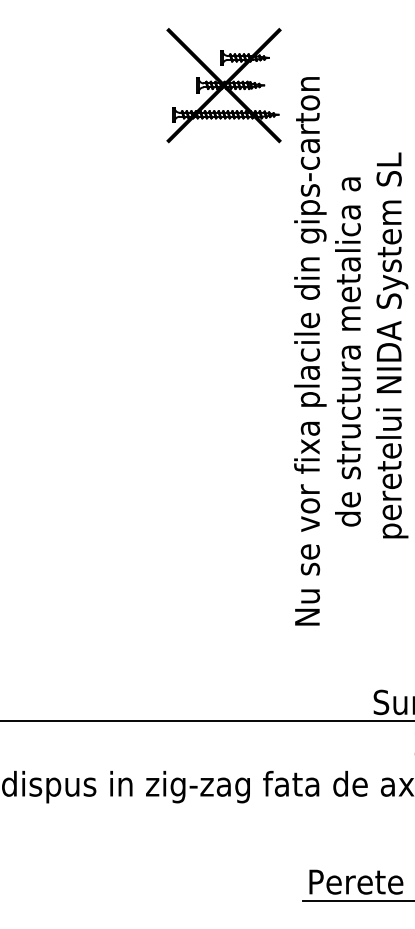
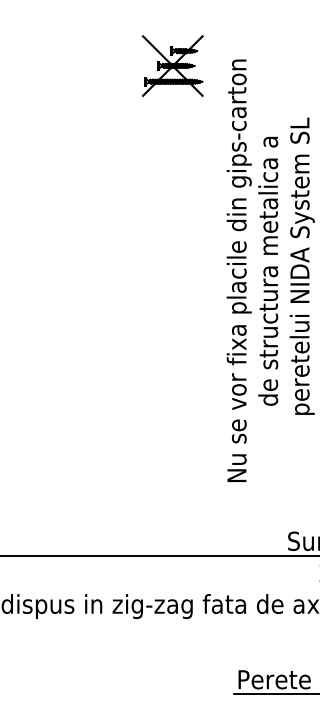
part: (223, 84) -> (172, 65), size x0.7

